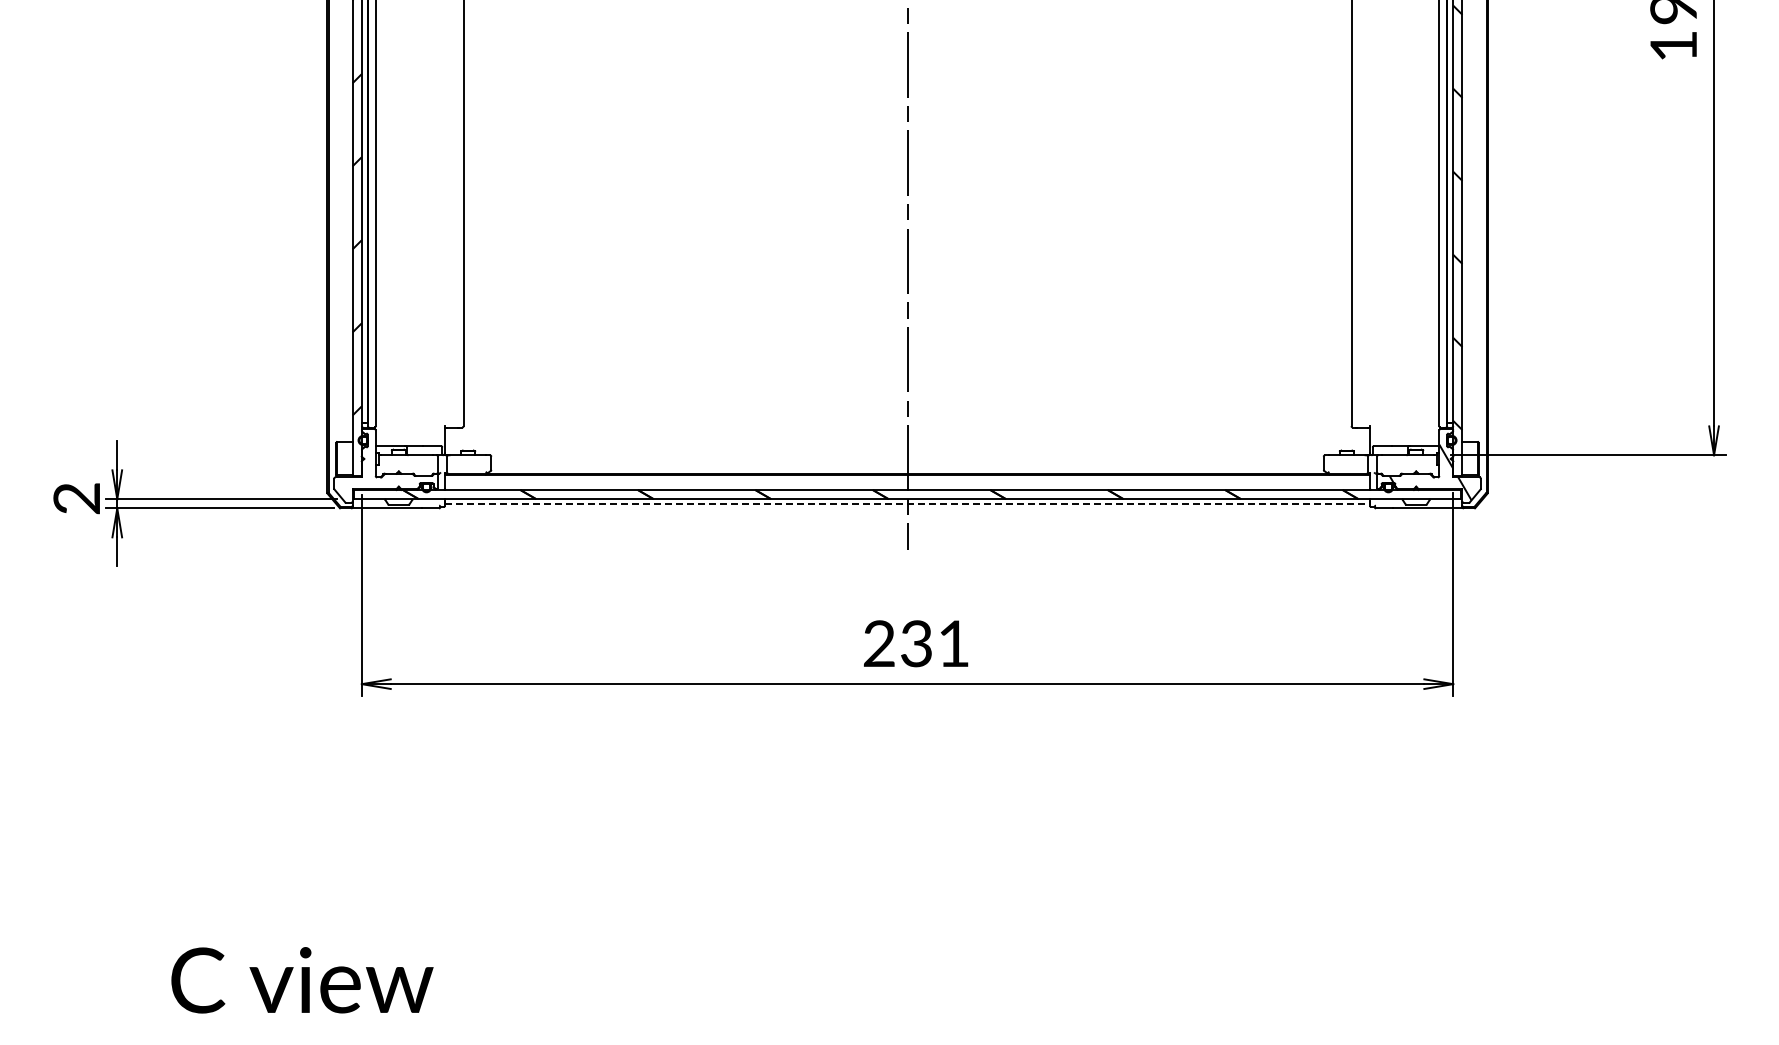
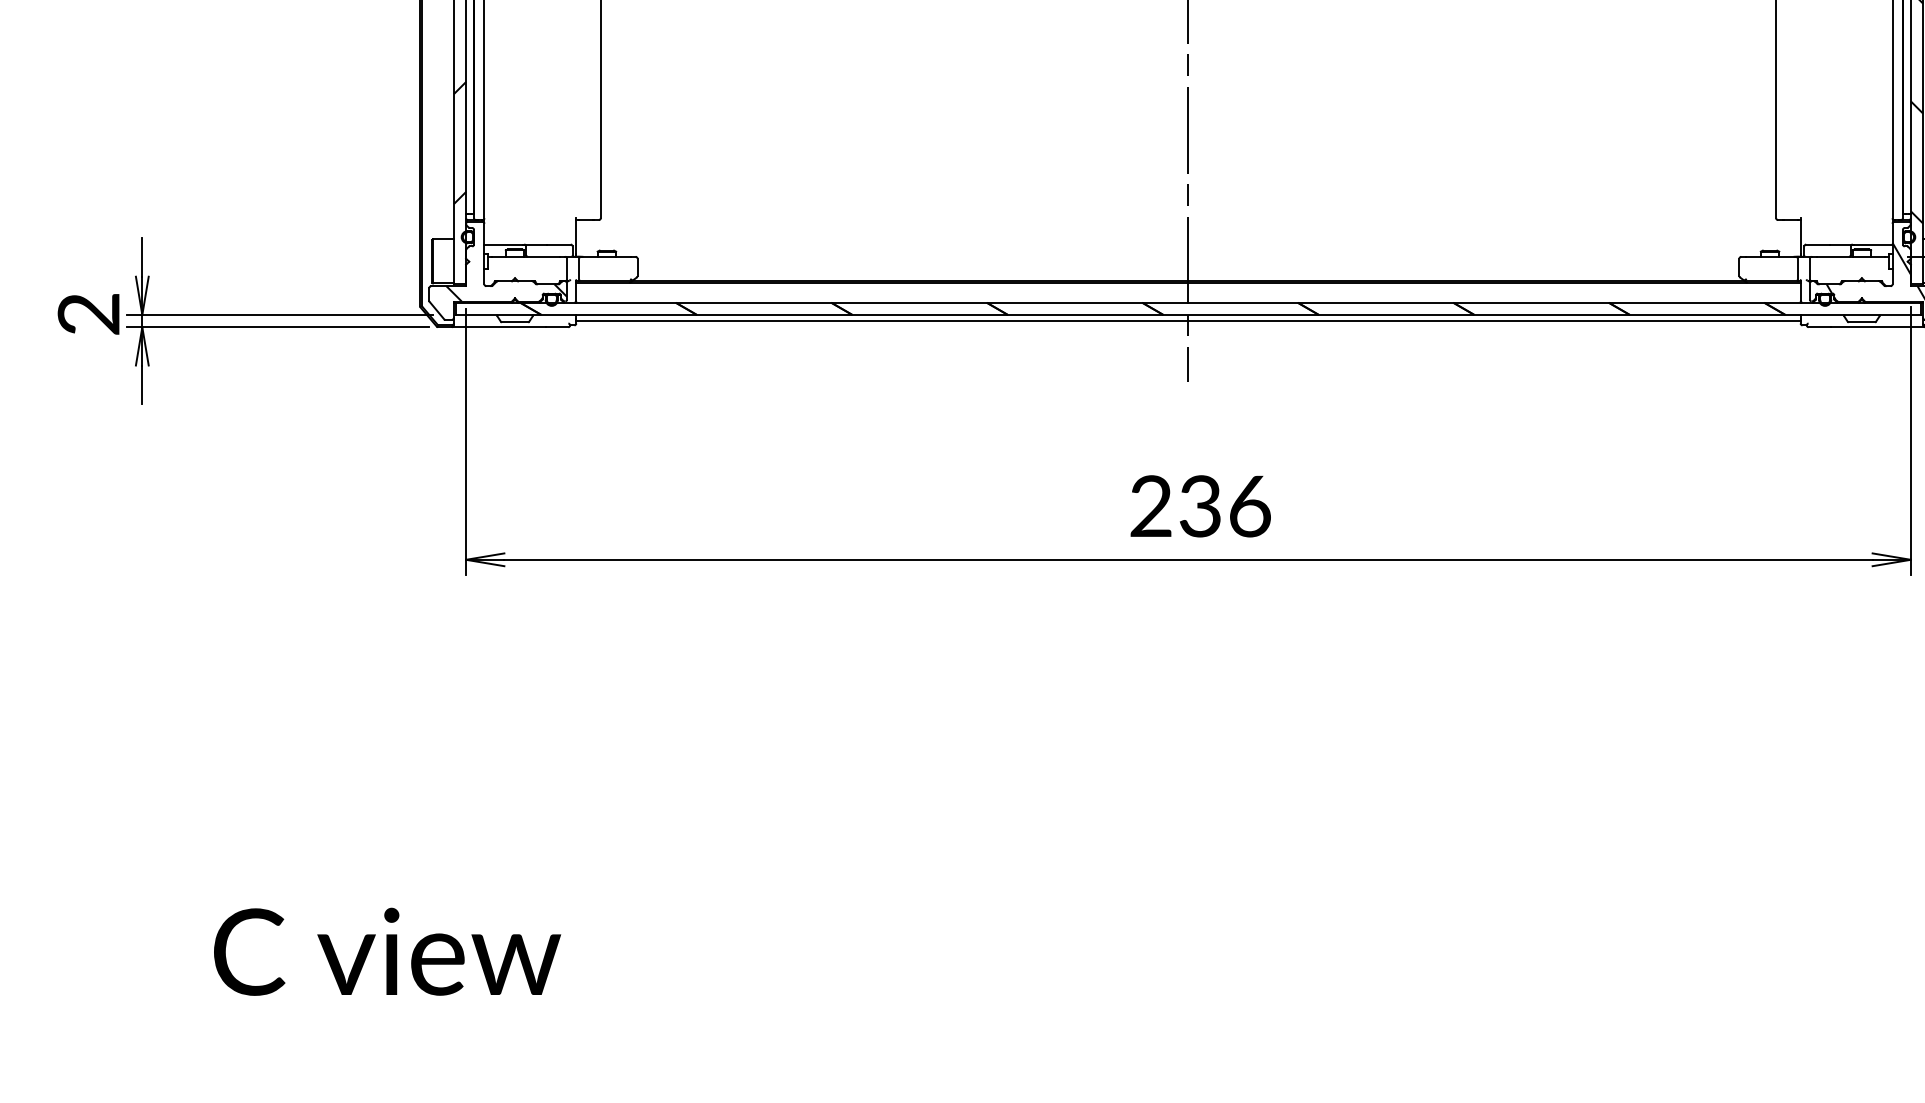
hatch: (392, 482) -> (506, 292), added
line: (908, 503) -> (1189, 320), dashed -> solid
text: (954, 643) -> (1250, 505), 231 -> 236

